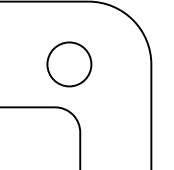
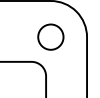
circle: (68, 63) -> (50, 36), moved

